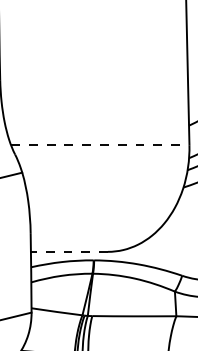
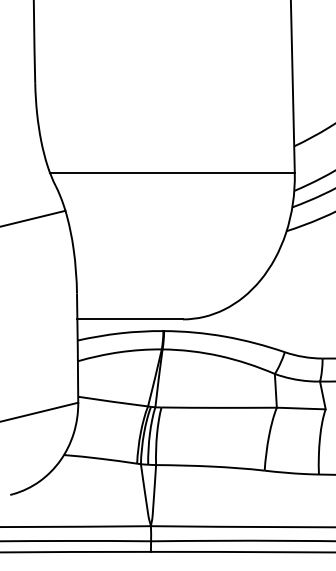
line: (100, 145) -> (172, 173), dashed -> solid
line: (69, 251) -> (130, 319), dashed -> solid

